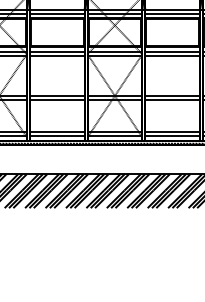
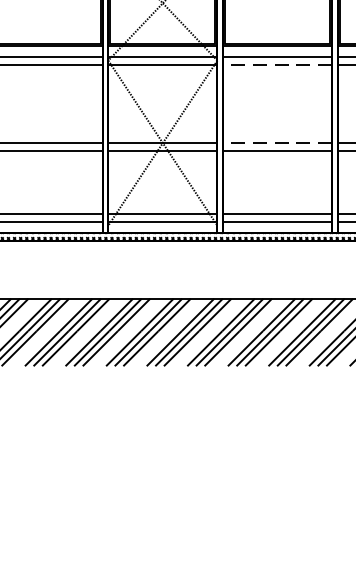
line: (172, 56) -> (277, 64), solid -> dashed
line: (172, 95) -> (277, 142), solid -> dashed

